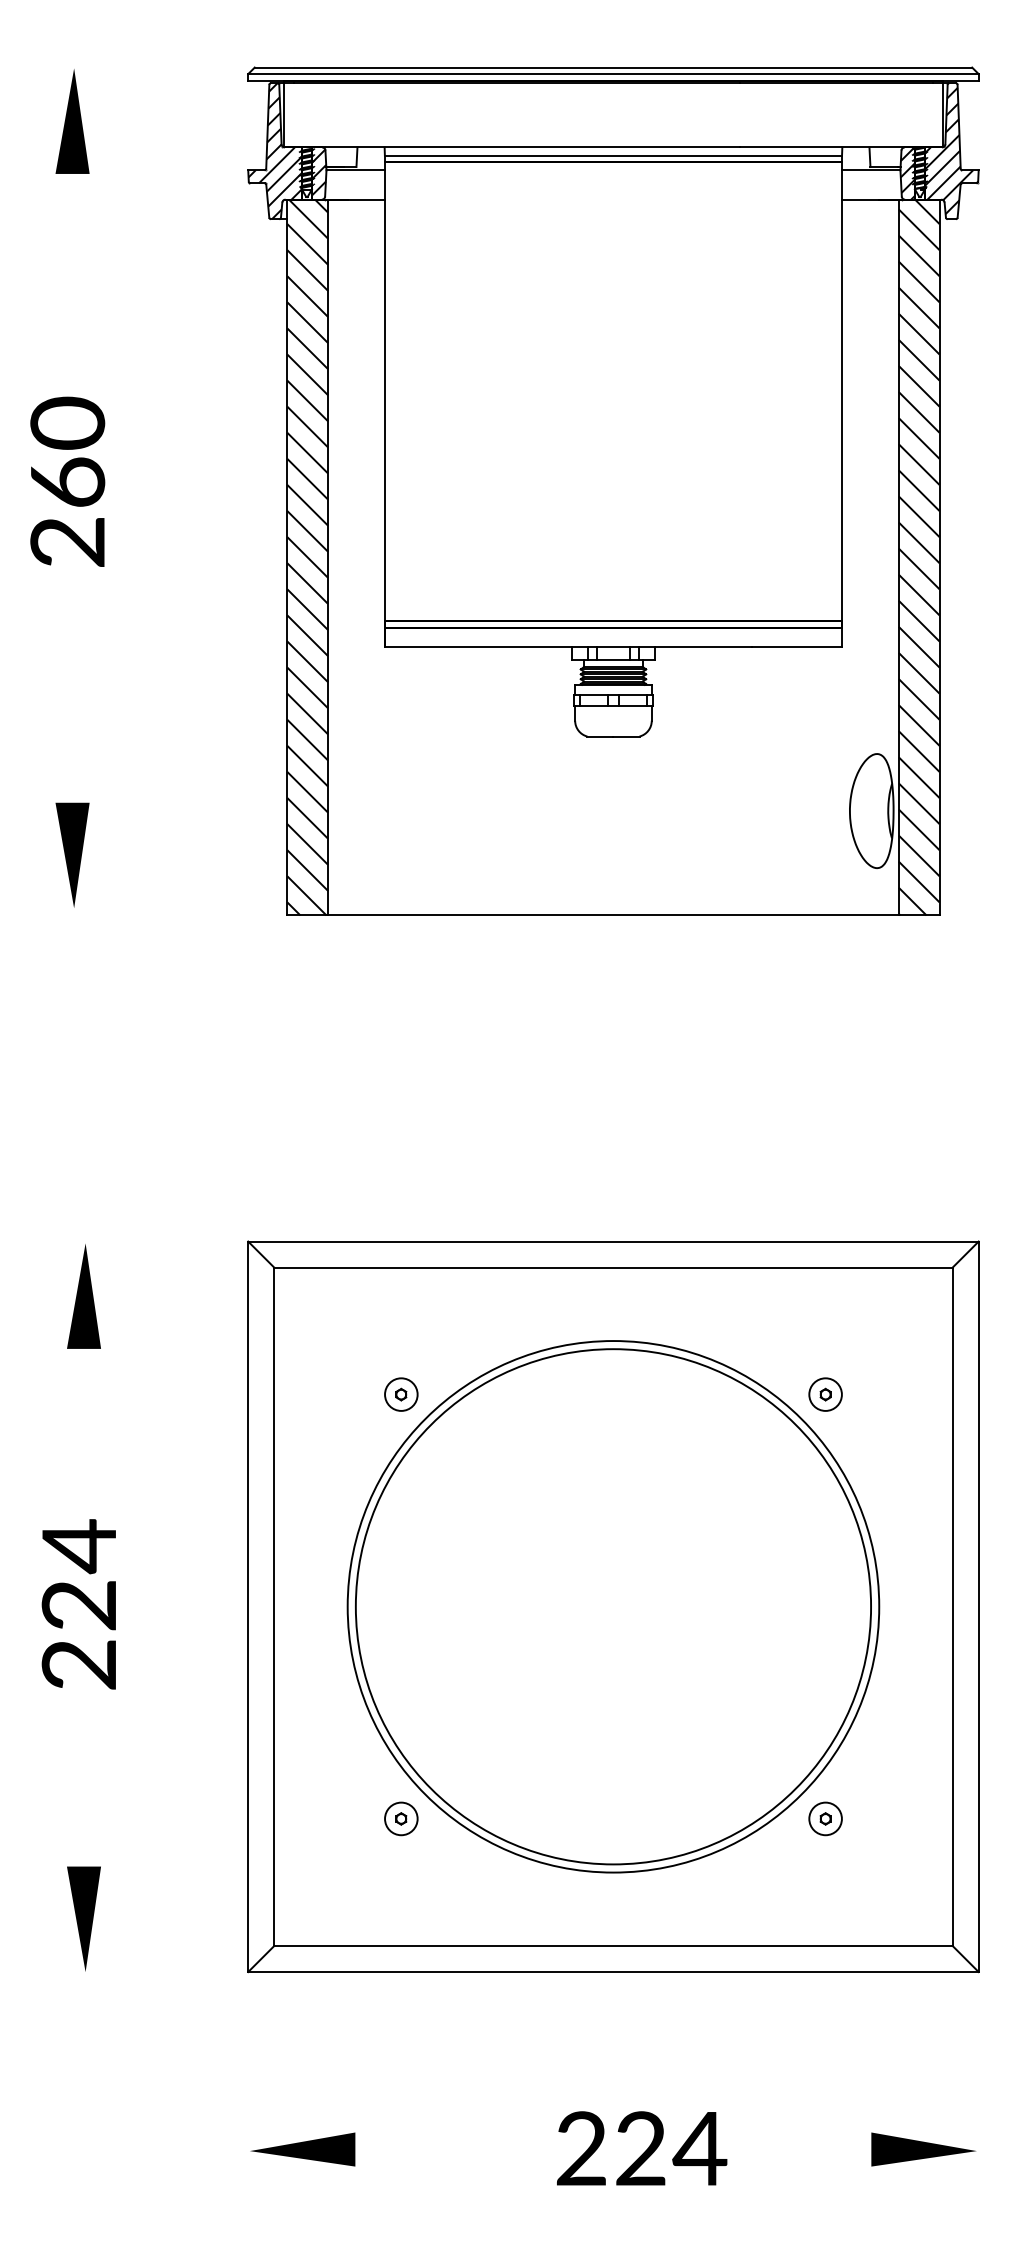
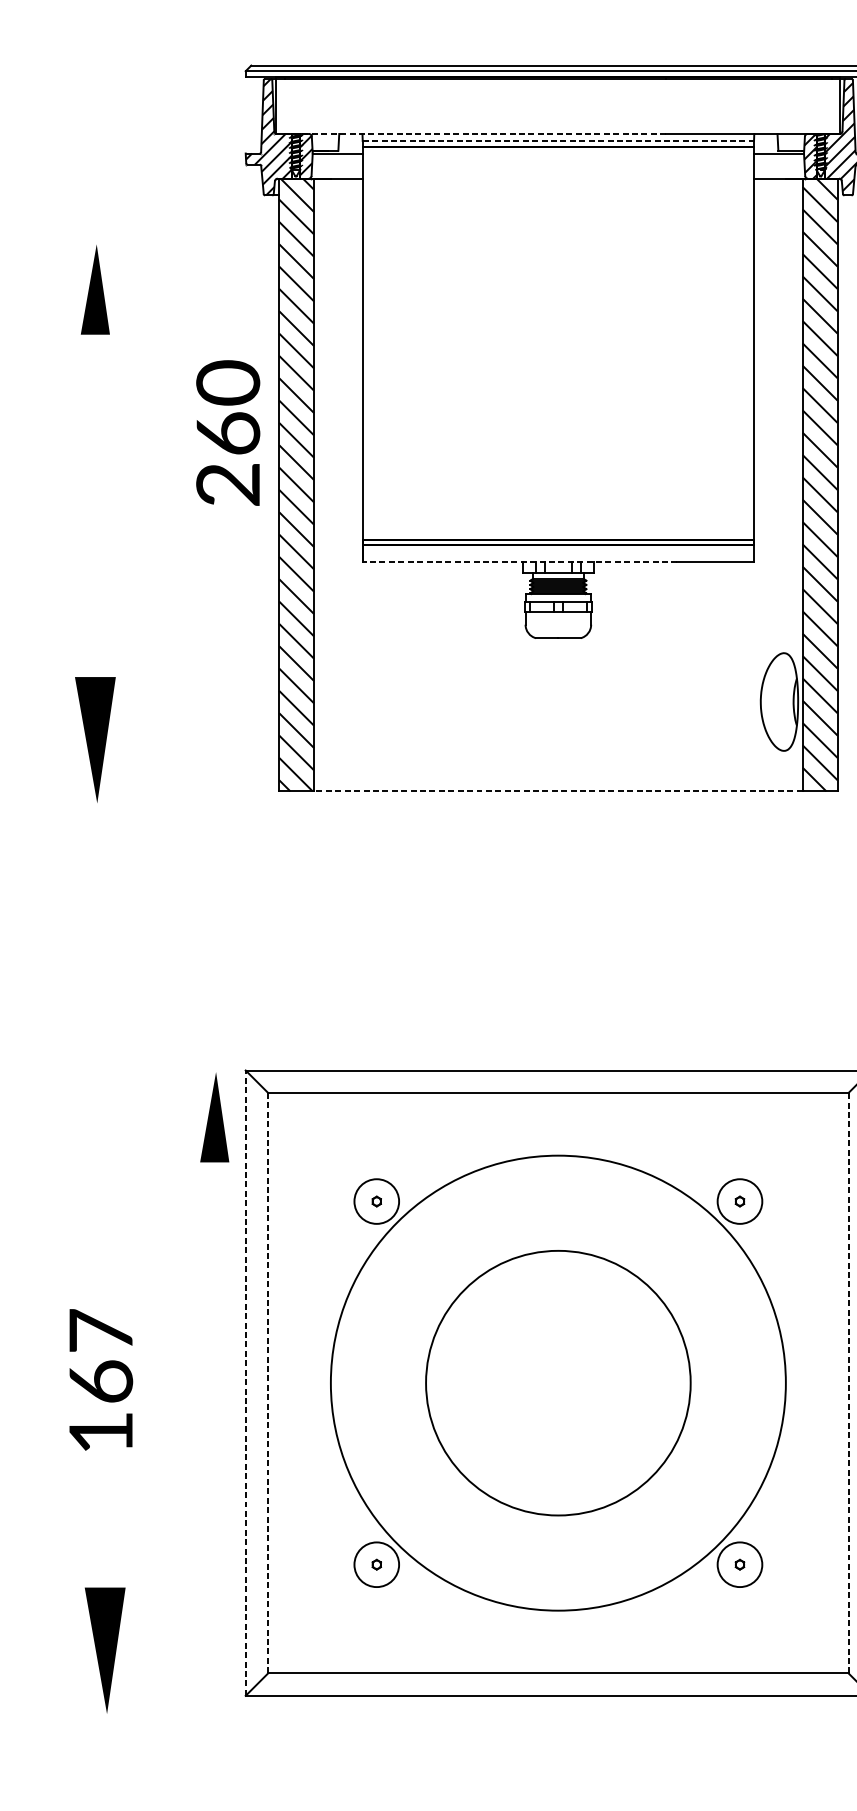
part: (72, 121) -> (95, 289), moved
line: (511, 147) -> (471, 134), solid -> dashed
line: (613, 155) -> (558, 140), solid -> dashed
text: (67, 481) -> (227, 432), moved
line: (568, 647) -> (519, 562), solid -> dashed
part: (72, 854) -> (95, 739), size x1.4
line: (612, 915) -> (557, 791), solid -> dashed
part: (83, 1296) -> (214, 1117), moved
circle: (401, 1394) -> (376, 1201), size x1.6
circle: (825, 1394) -> (739, 1201), size x1.6
text: (78, 1604) -> (100, 1381), 224 -> 167
line: (248, 1606) -> (245, 1382), solid -> dashed
circle: (613, 1606) -> (558, 1382), size x0.6
line: (952, 1606) -> (848, 1382), solid -> dashed
line: (274, 1607) -> (268, 1383), solid -> dashed
circle: (401, 1818) -> (376, 1564), size x1.6
circle: (825, 1818) -> (739, 1564), size x1.6
part: (83, 1918) -> (104, 1649), size x1.4

